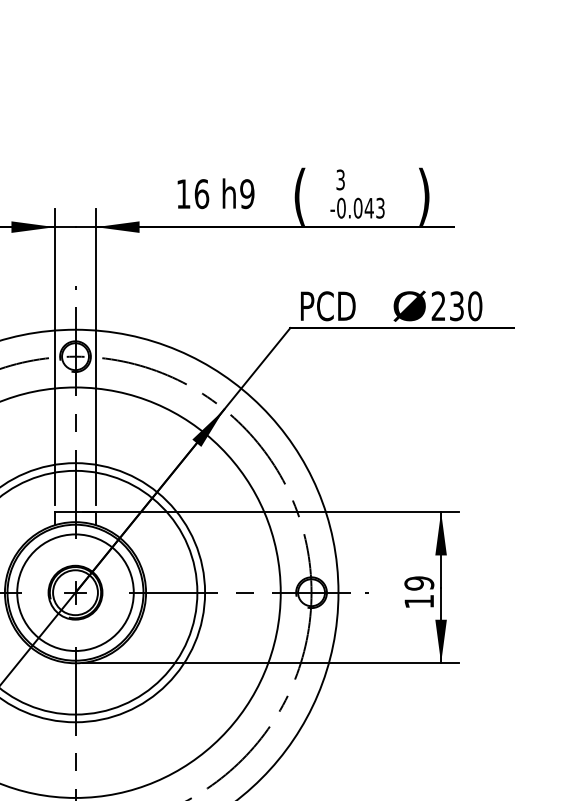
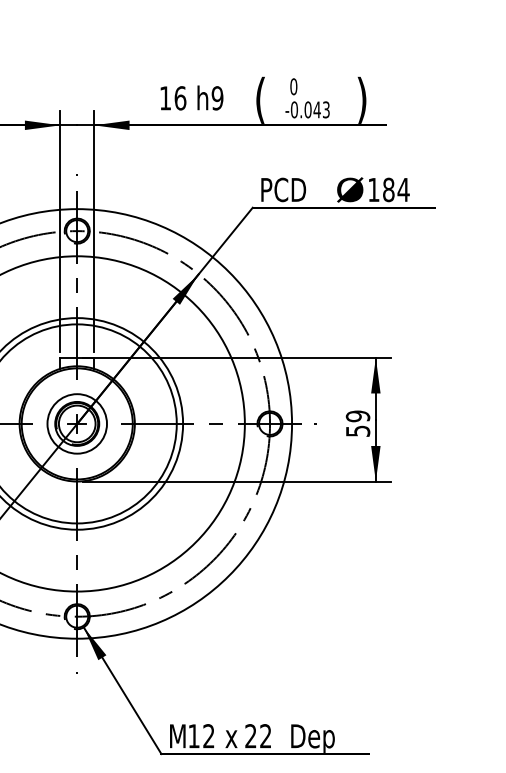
text: (340, 179) -> (293, 86), 3 -> 0
text: (456, 305) -> (388, 189), 230 -> 184
circle: (75, 592) -> (77, 423), size x0.62
text: (419, 600) -> (358, 430), 19 -> 59

